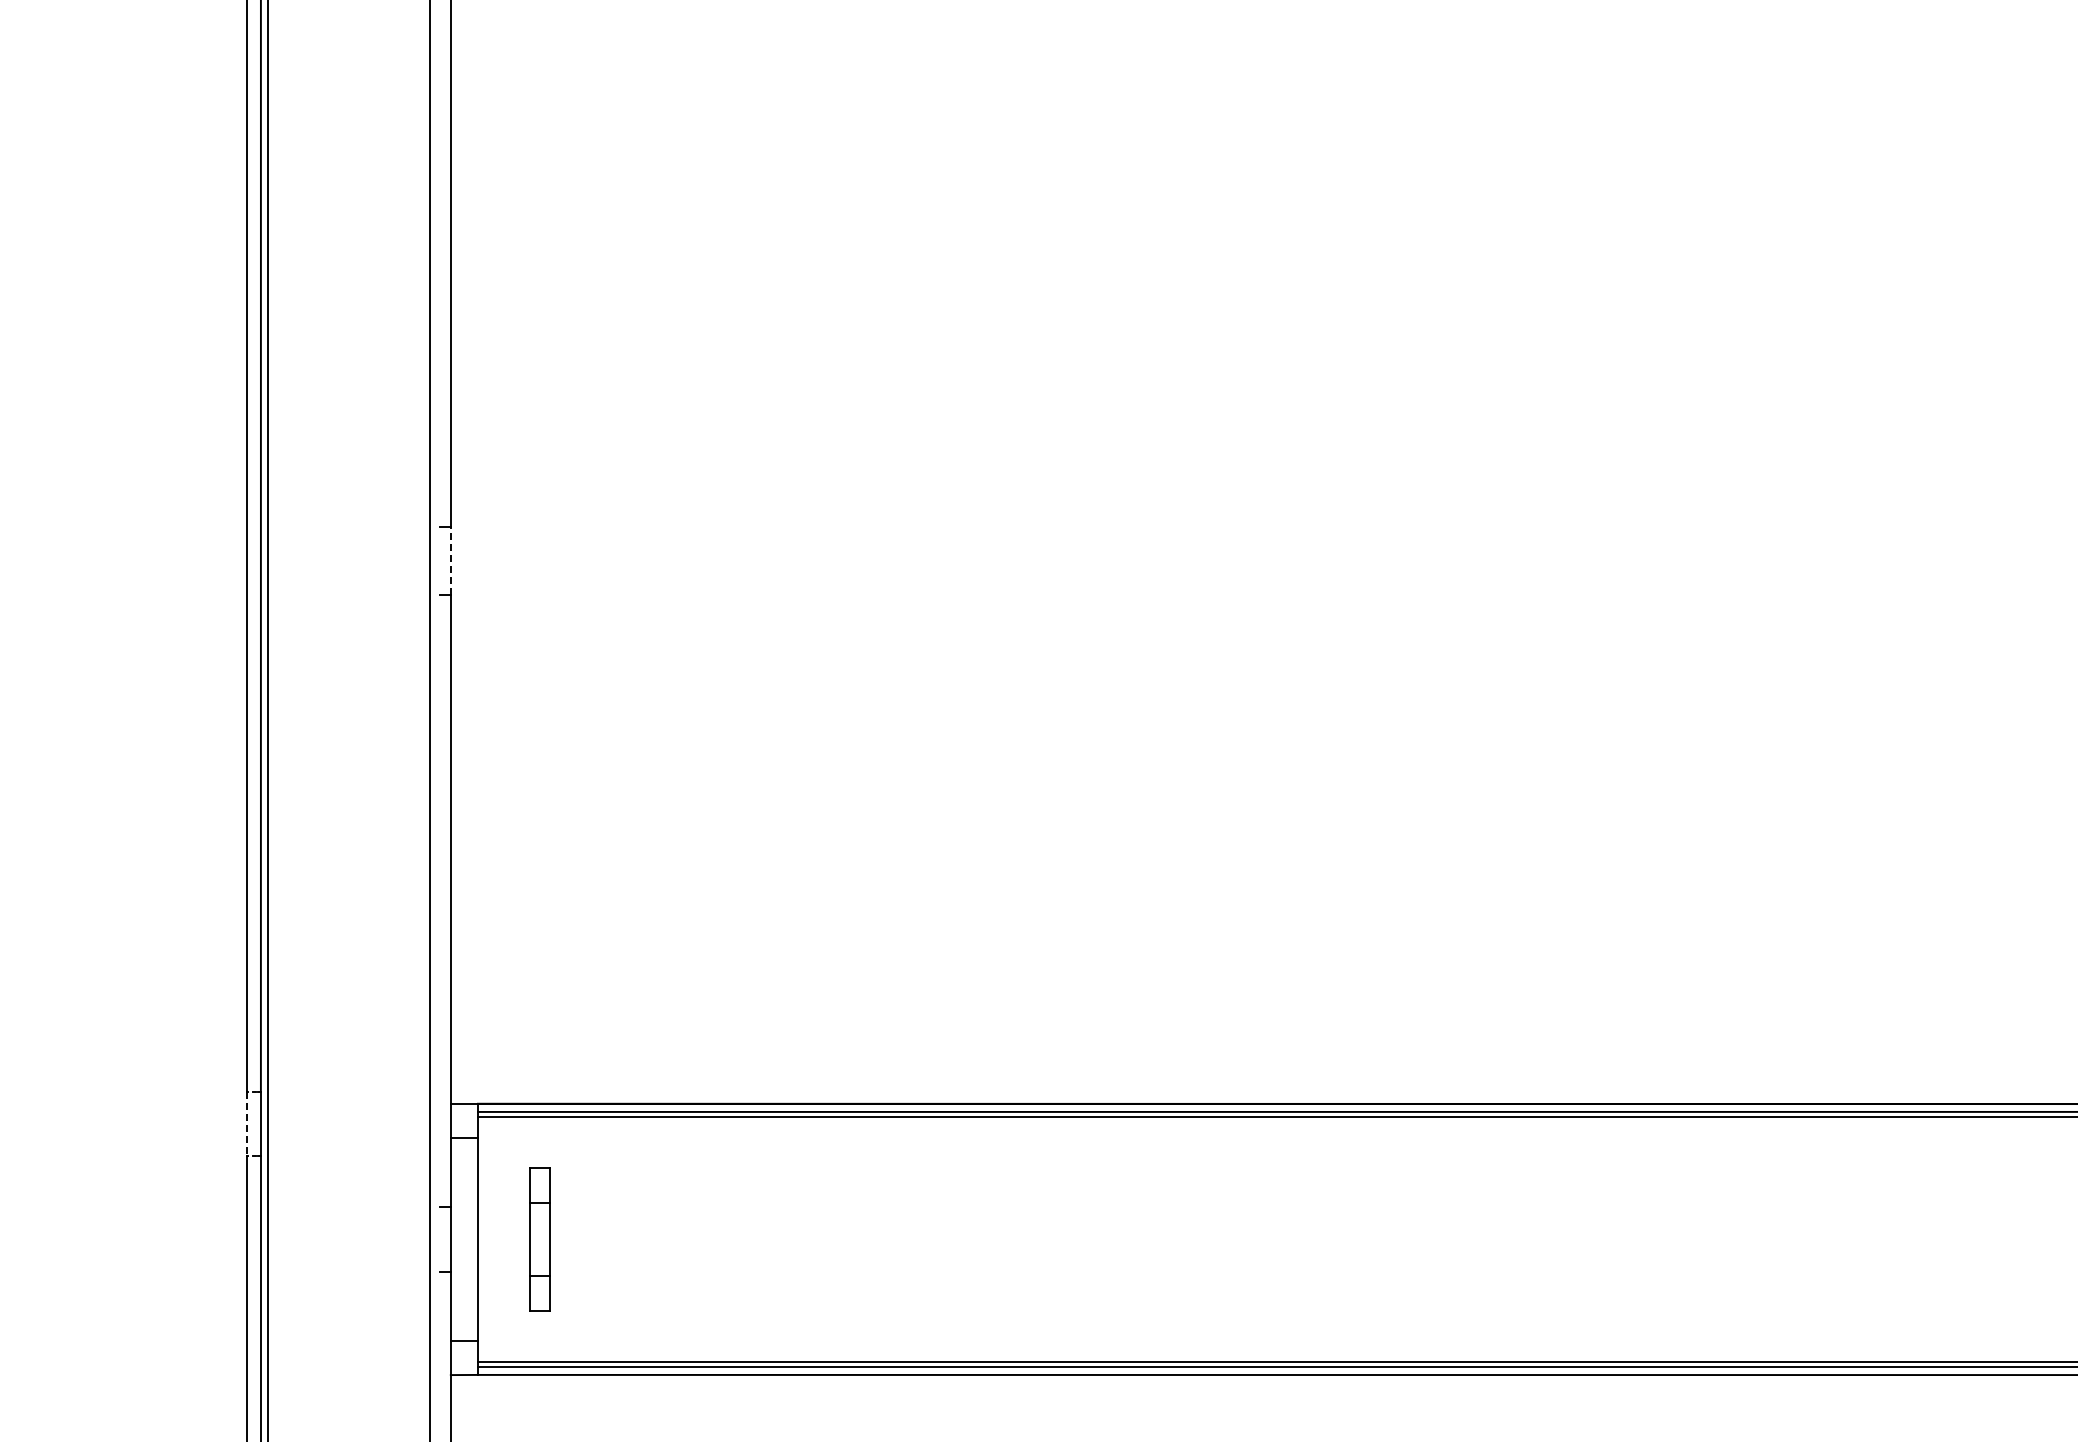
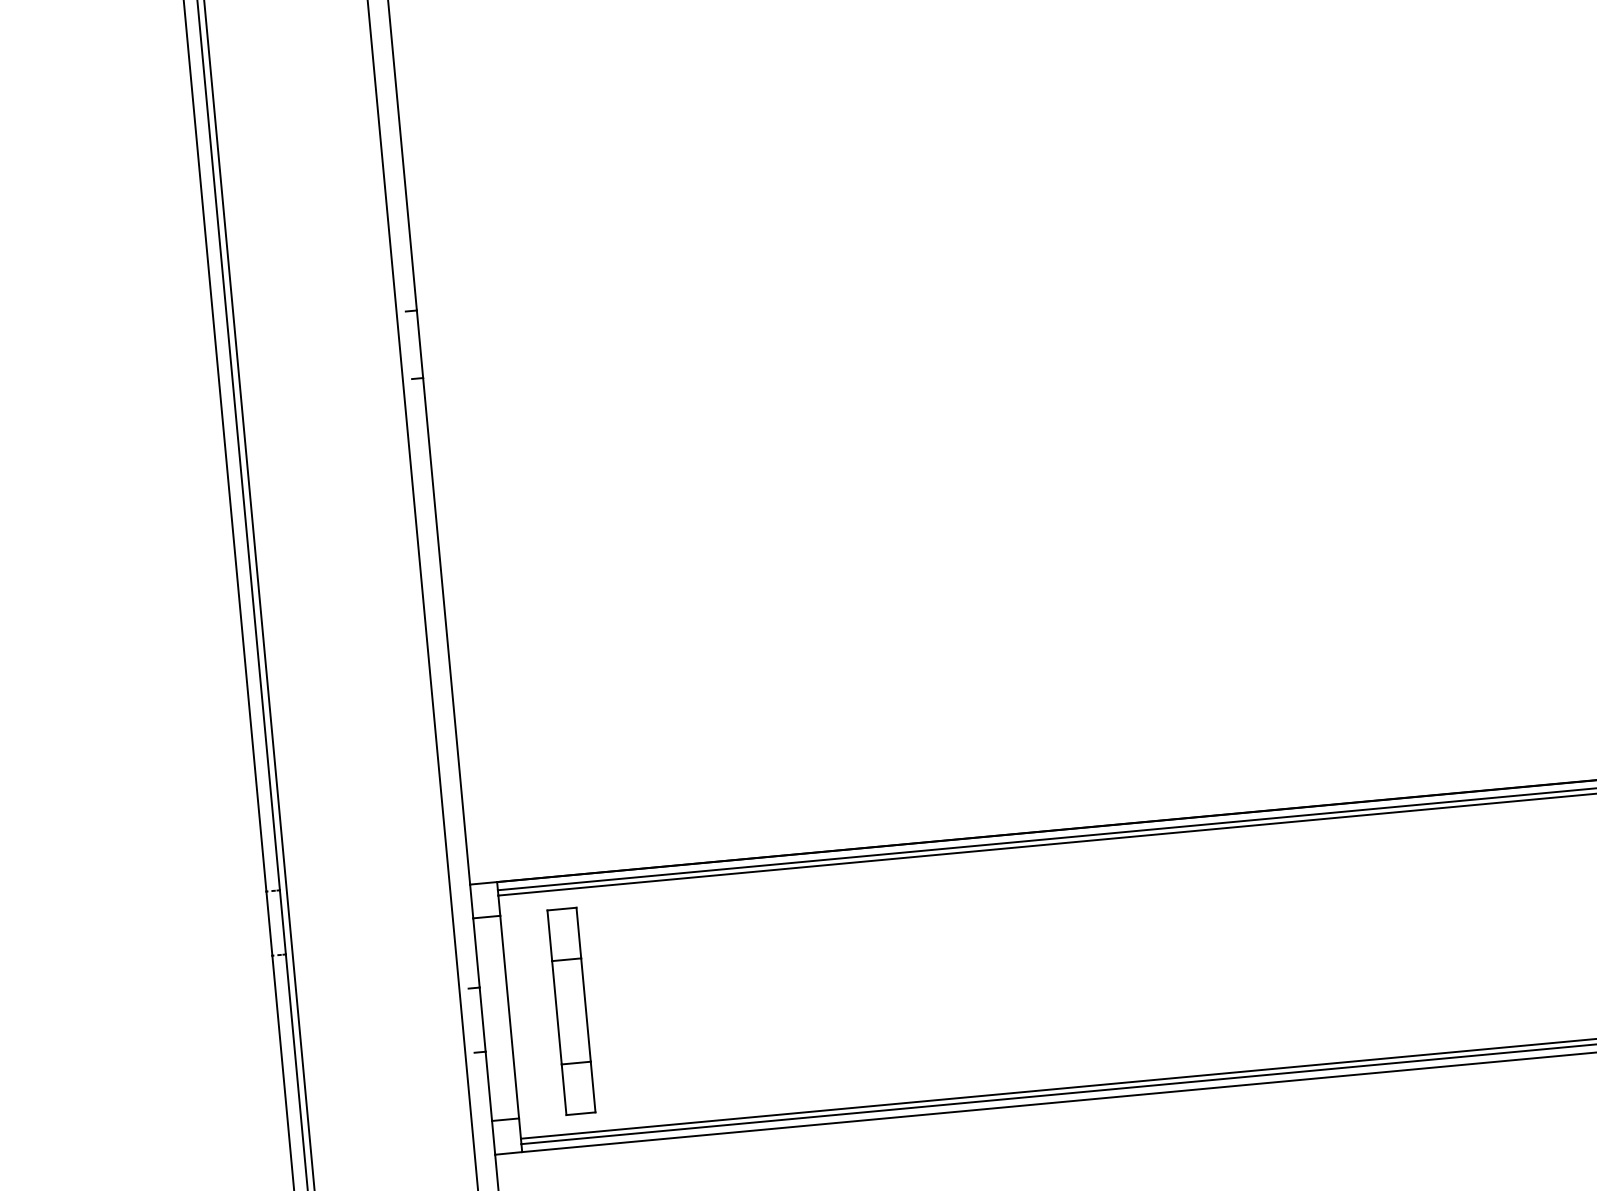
line: (450, 561) -> (419, 344), dashed -> solid
line: (247, 1124) -> (269, 924), dashed -> solid
part: (539, 1239) -> (570, 1011), size x1.43

